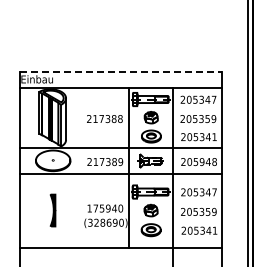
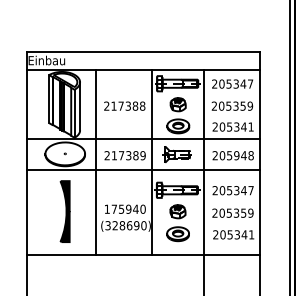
line: (121, 71) -> (143, 51), dashed -> solid
line: (80, 167) -> (96, 162), added
part: (52, 210) -> (64, 211), size x1.67

